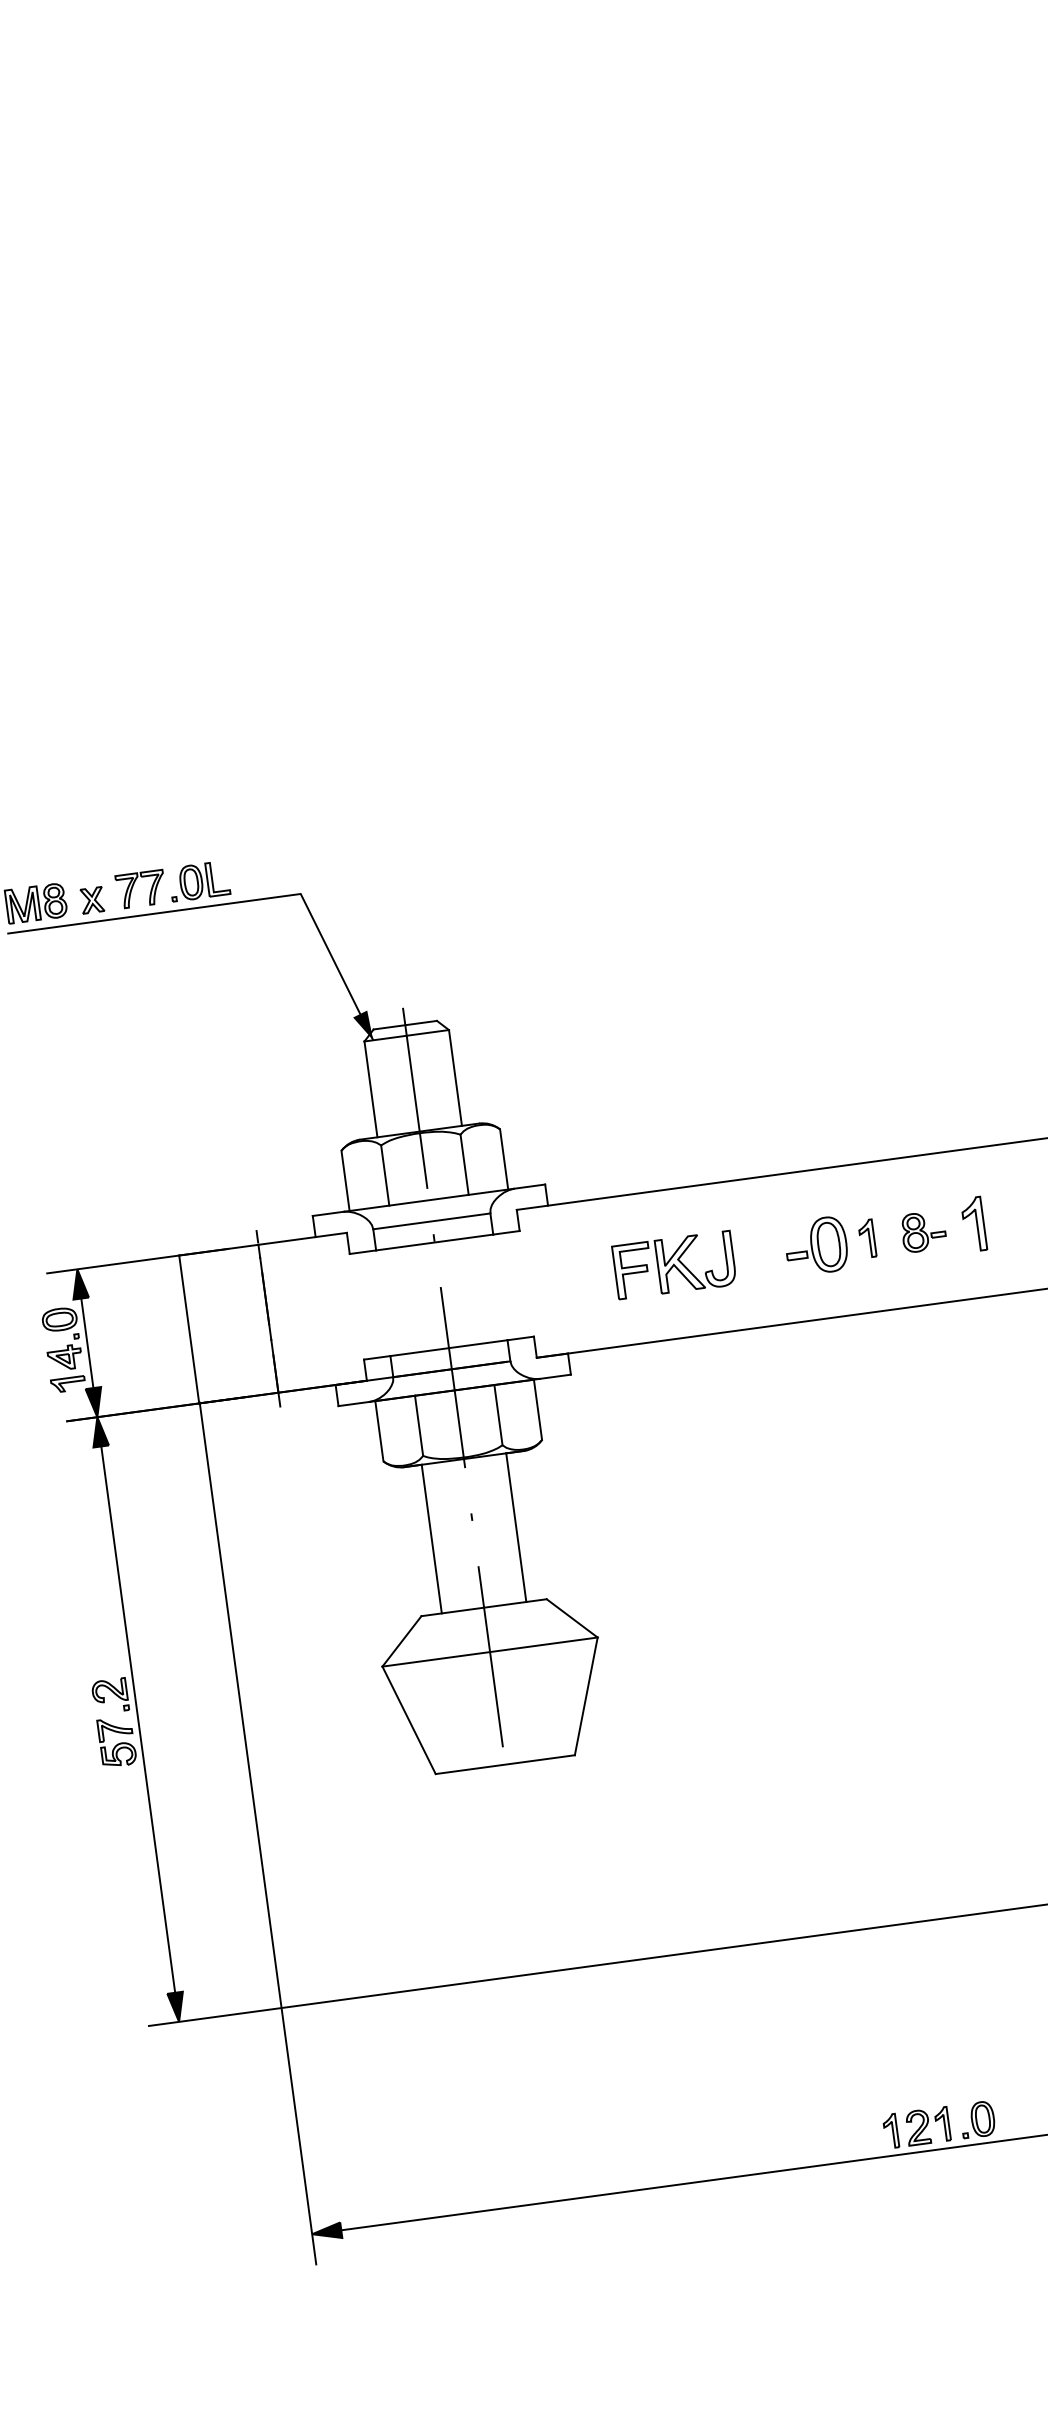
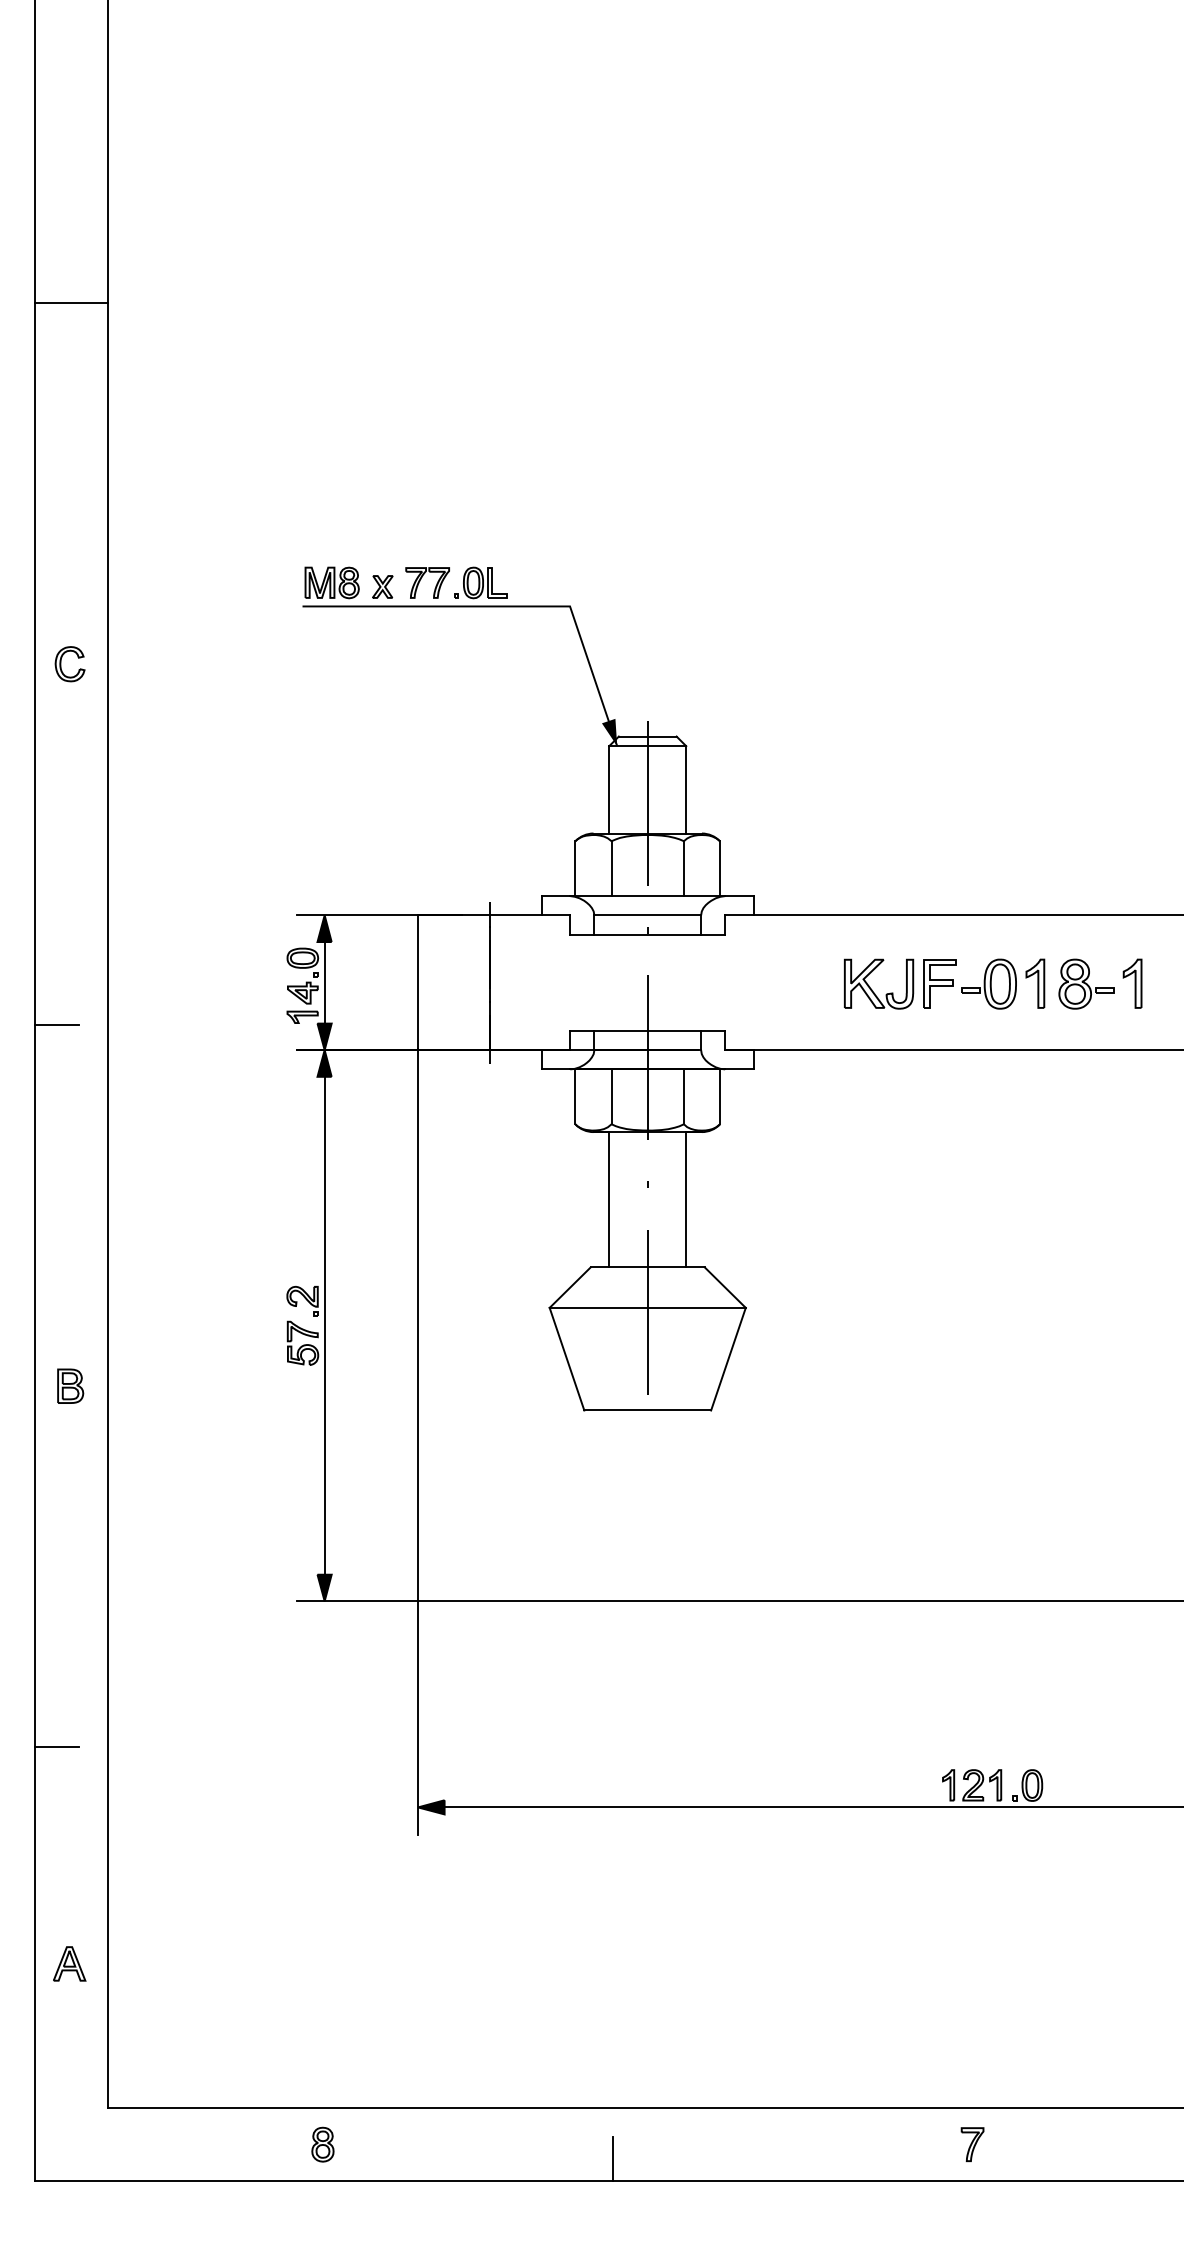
part: (923, 1231) -> (1086, 983), size x1.43
part: (867, 1238) -> (1035, 983), size x1.43
part: (632, 1270) -> (939, 983), moved

